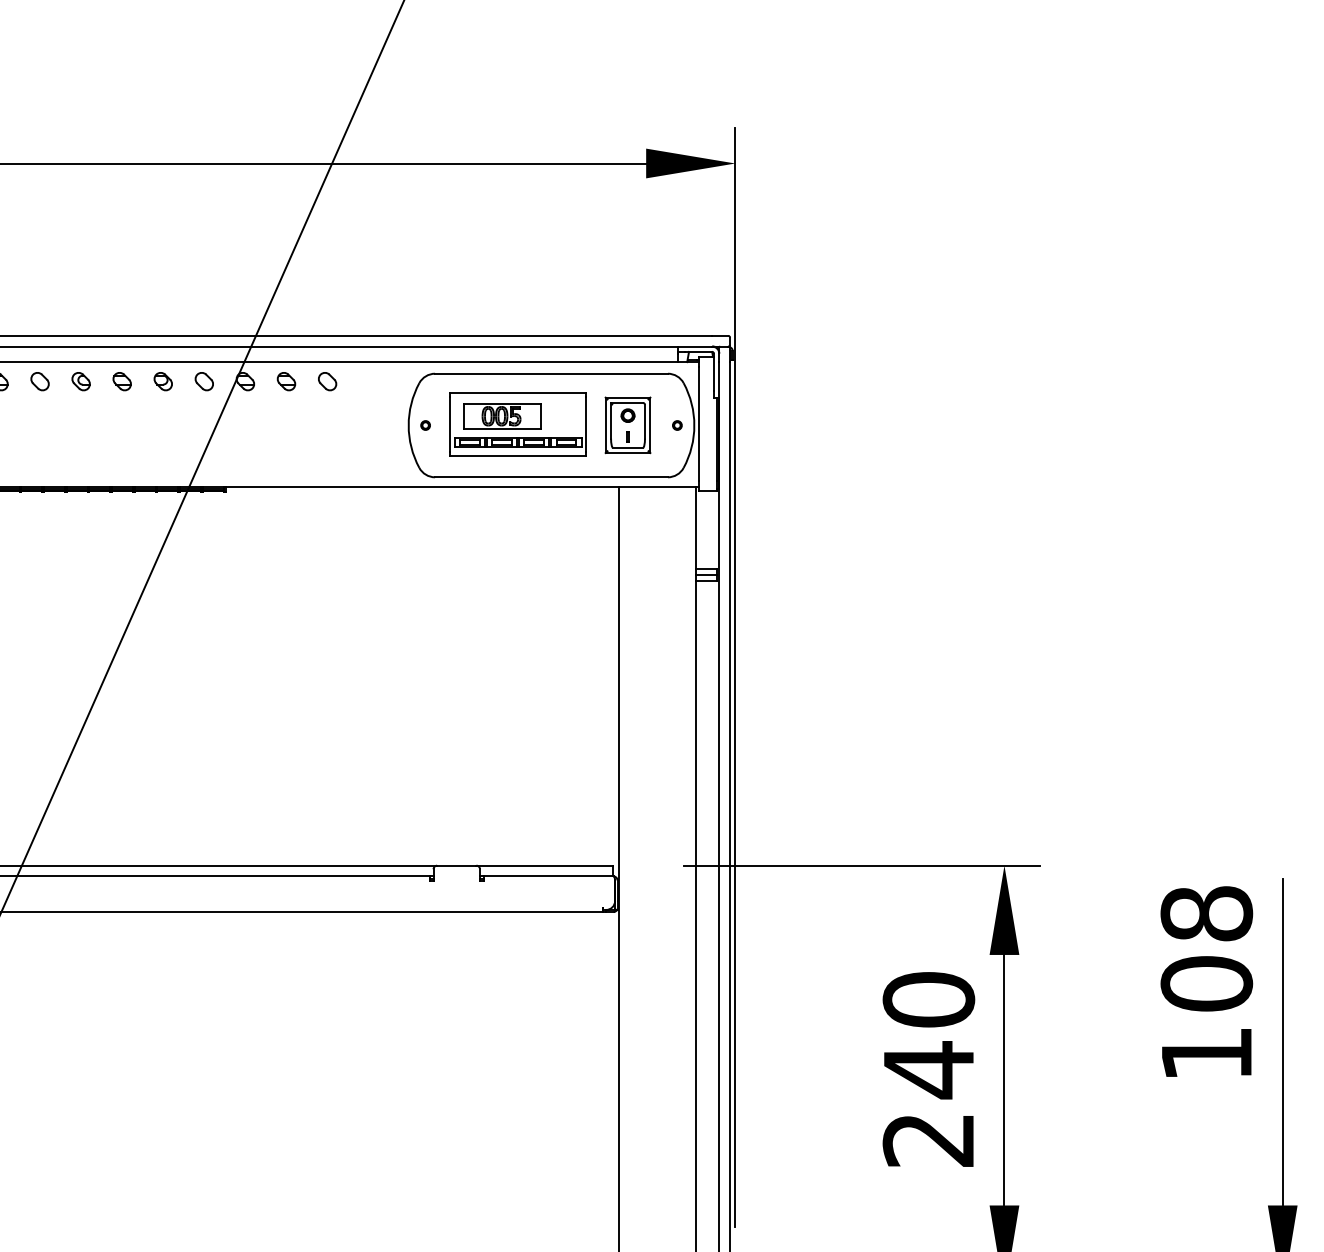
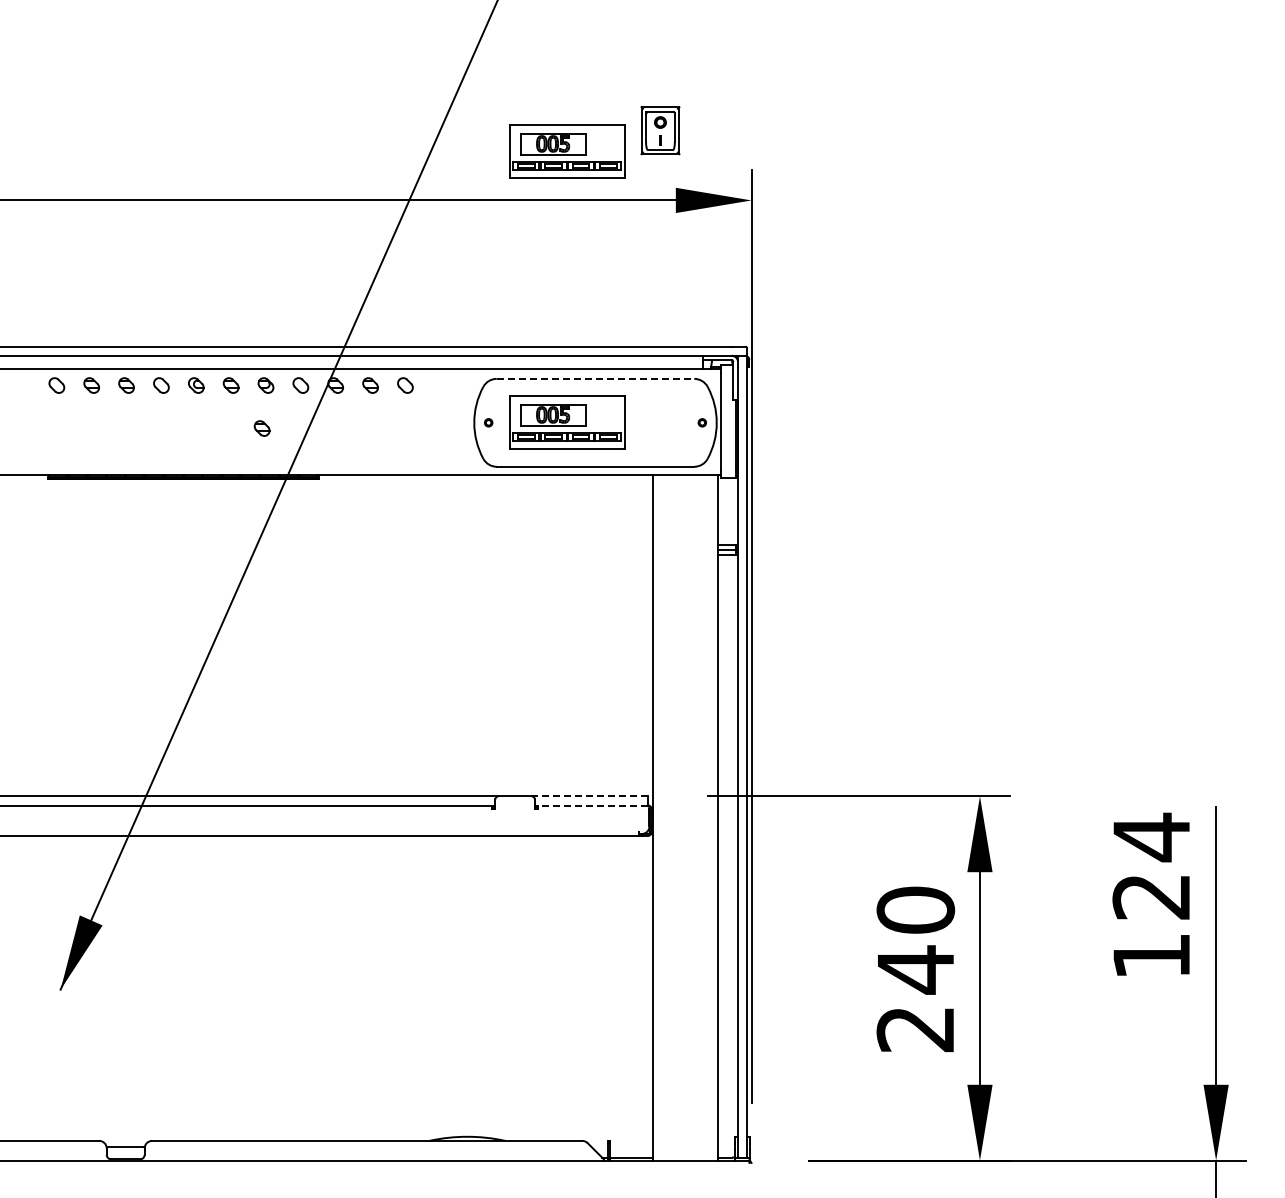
part: (518, 105) -> (567, 151), added
line: (551, 373) -> (595, 378), solid -> dashed
part: (628, 425) -> (660, 130), moved
part: (157, 432) -> (261, 428), added
line: (544, 865) -> (589, 796), solid -> dashed
line: (547, 876) -> (592, 805), solid -> dashed
text: (1206, 948) -> (1151, 866), 108 -> 124

